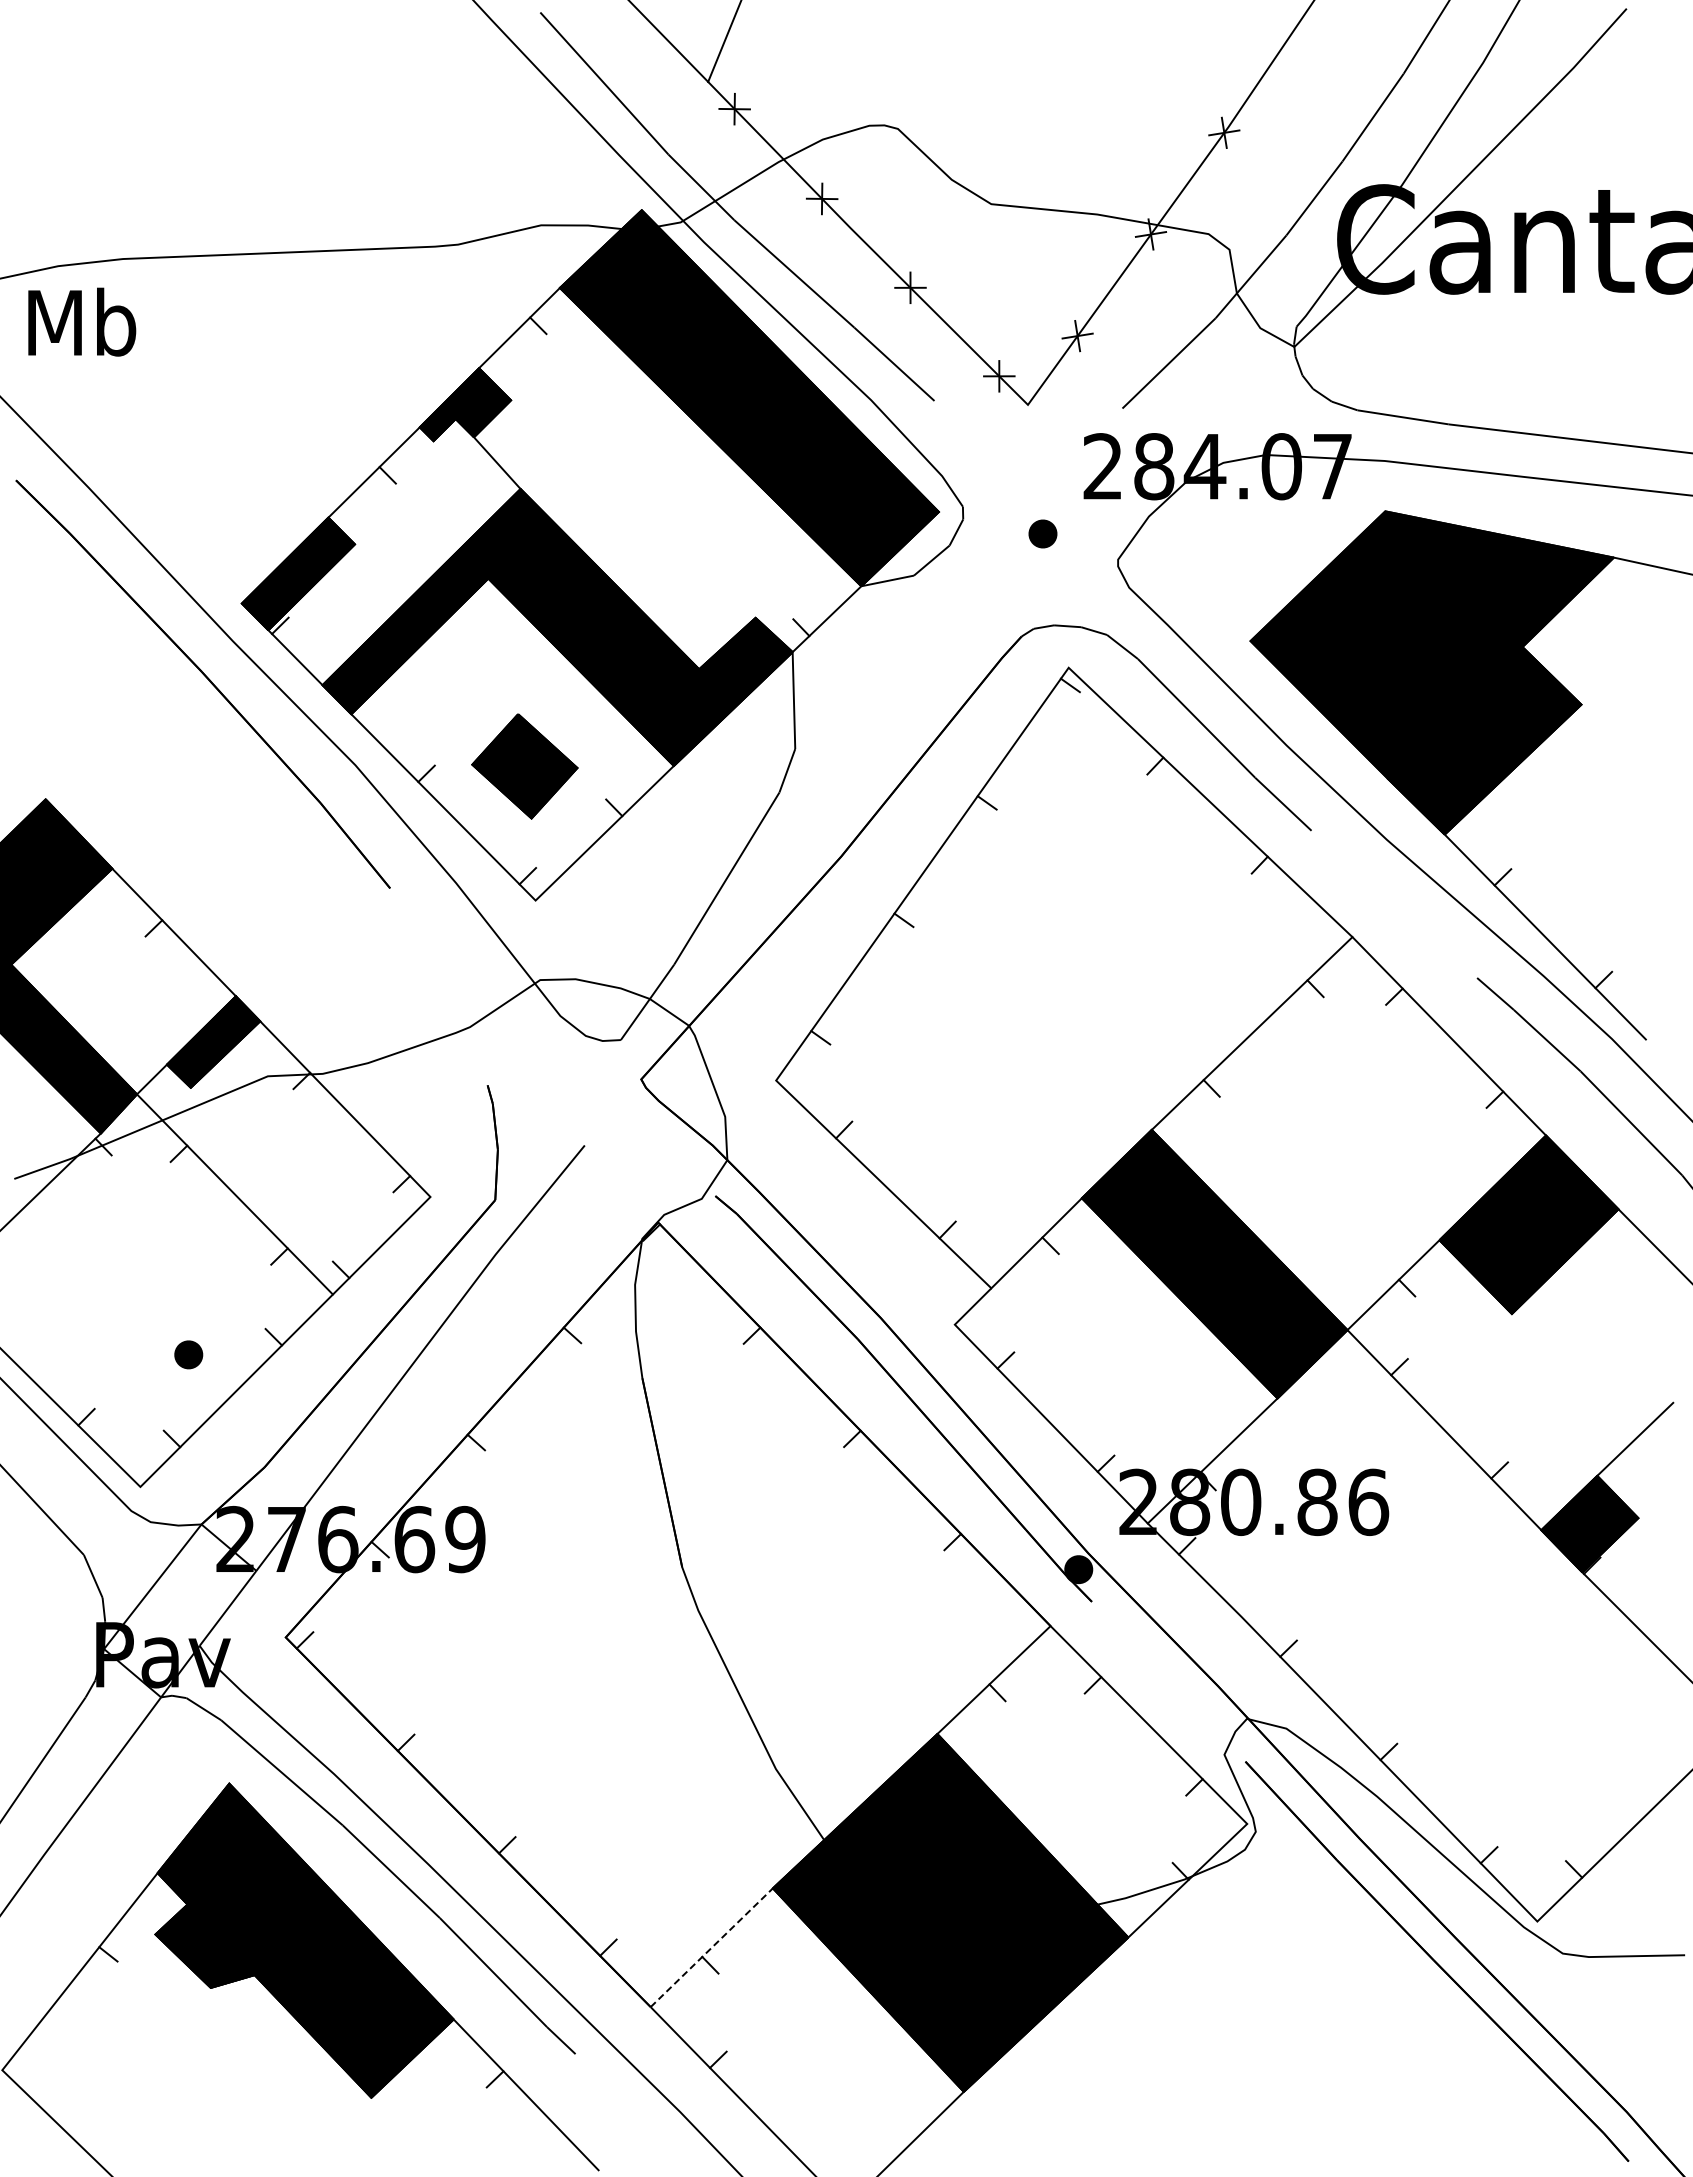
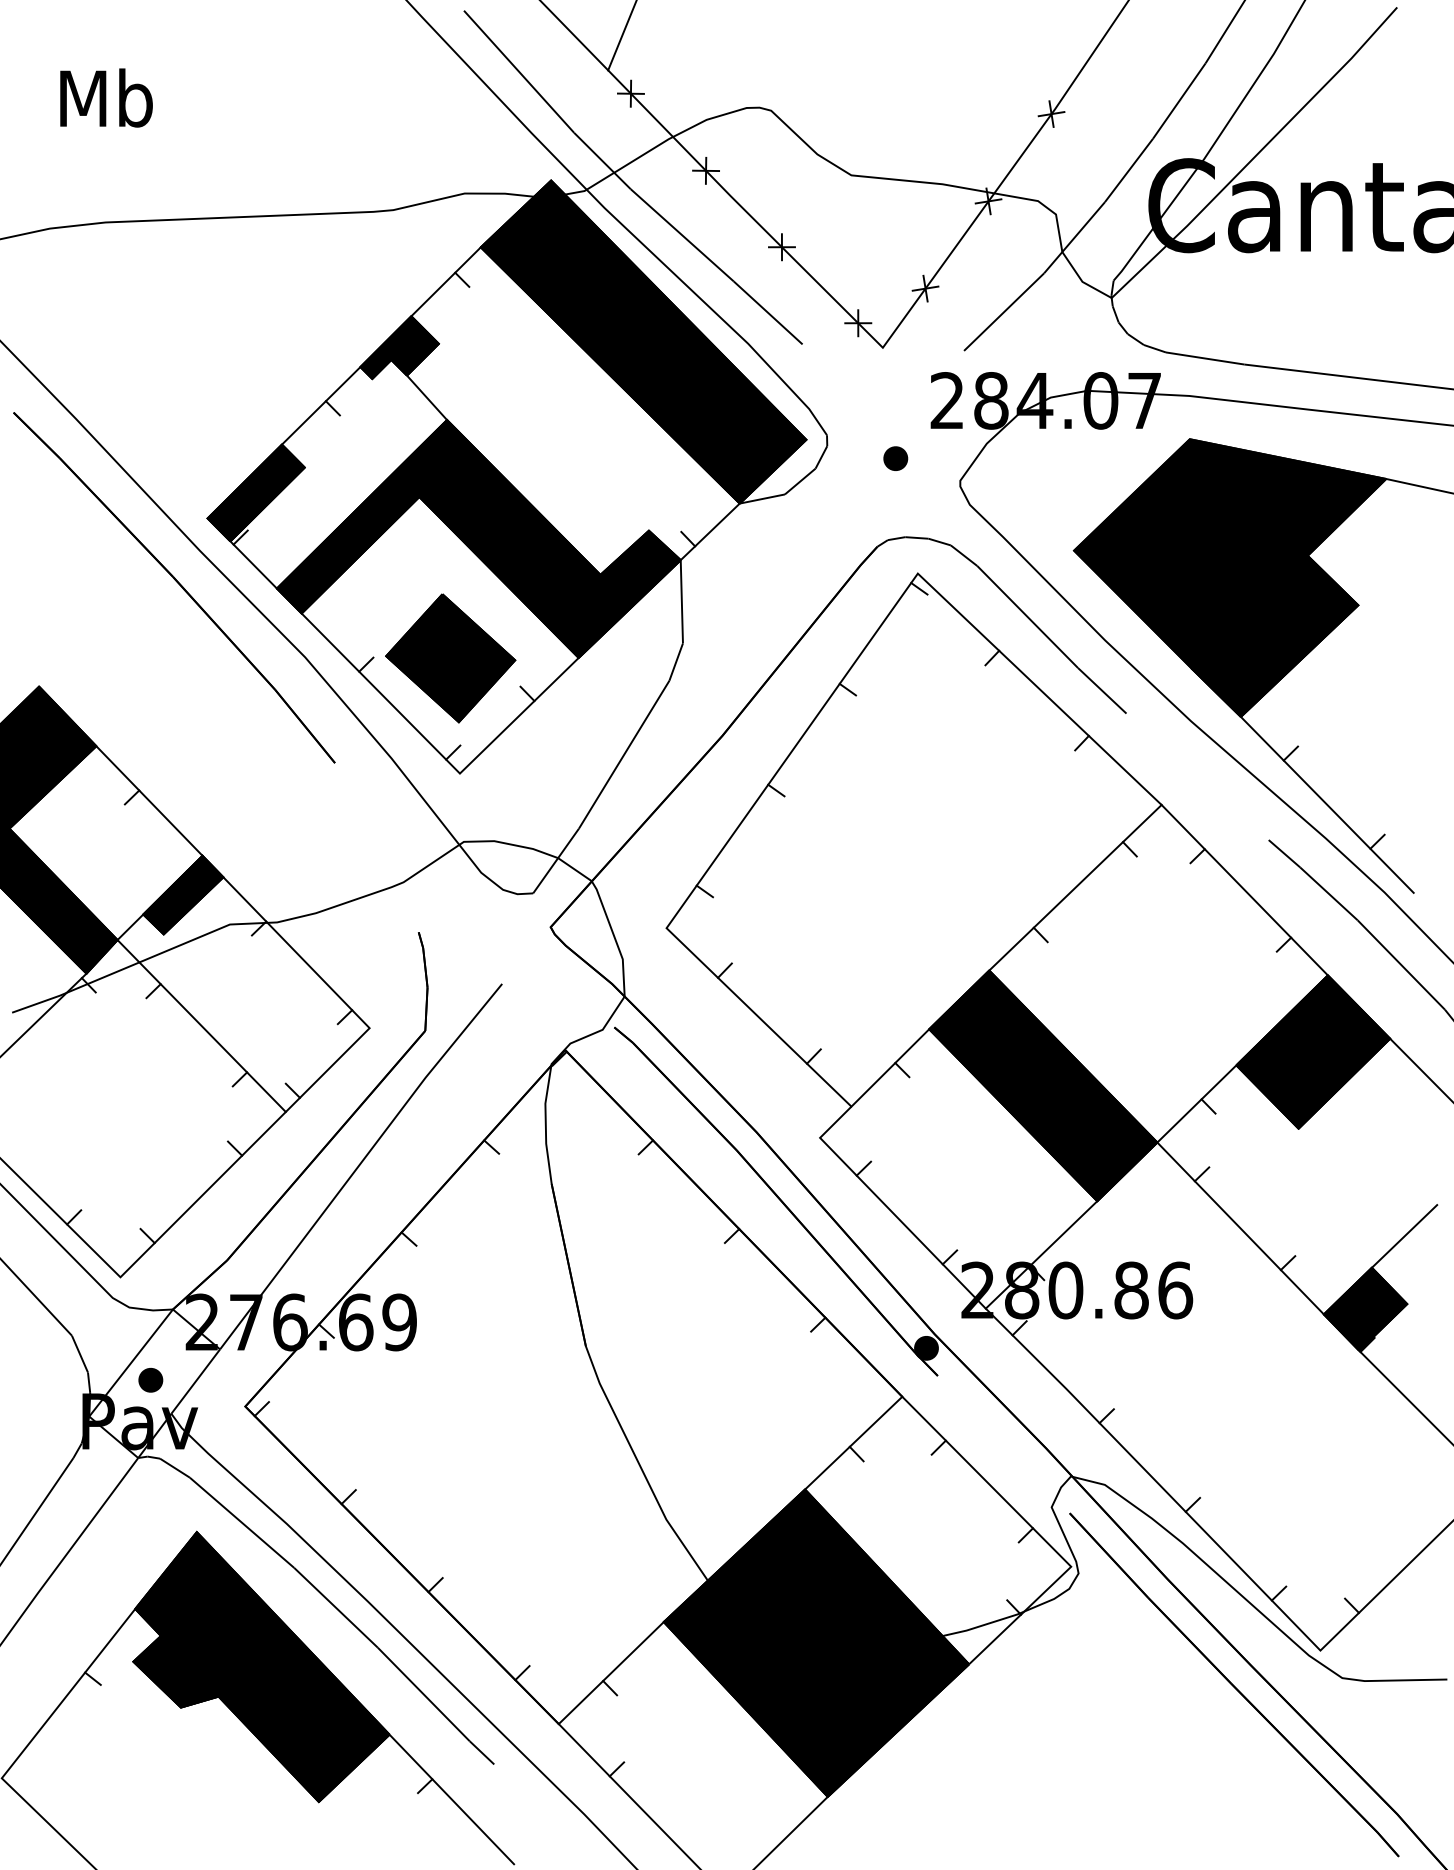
text: (82, 321) -> (106, 97), moved
part: (524, 766) -> (450, 658), size x1.43
part: (188, 1354) -> (150, 1379), moved
line: (712, 1947) -> (611, 1672), dashed -> solid

